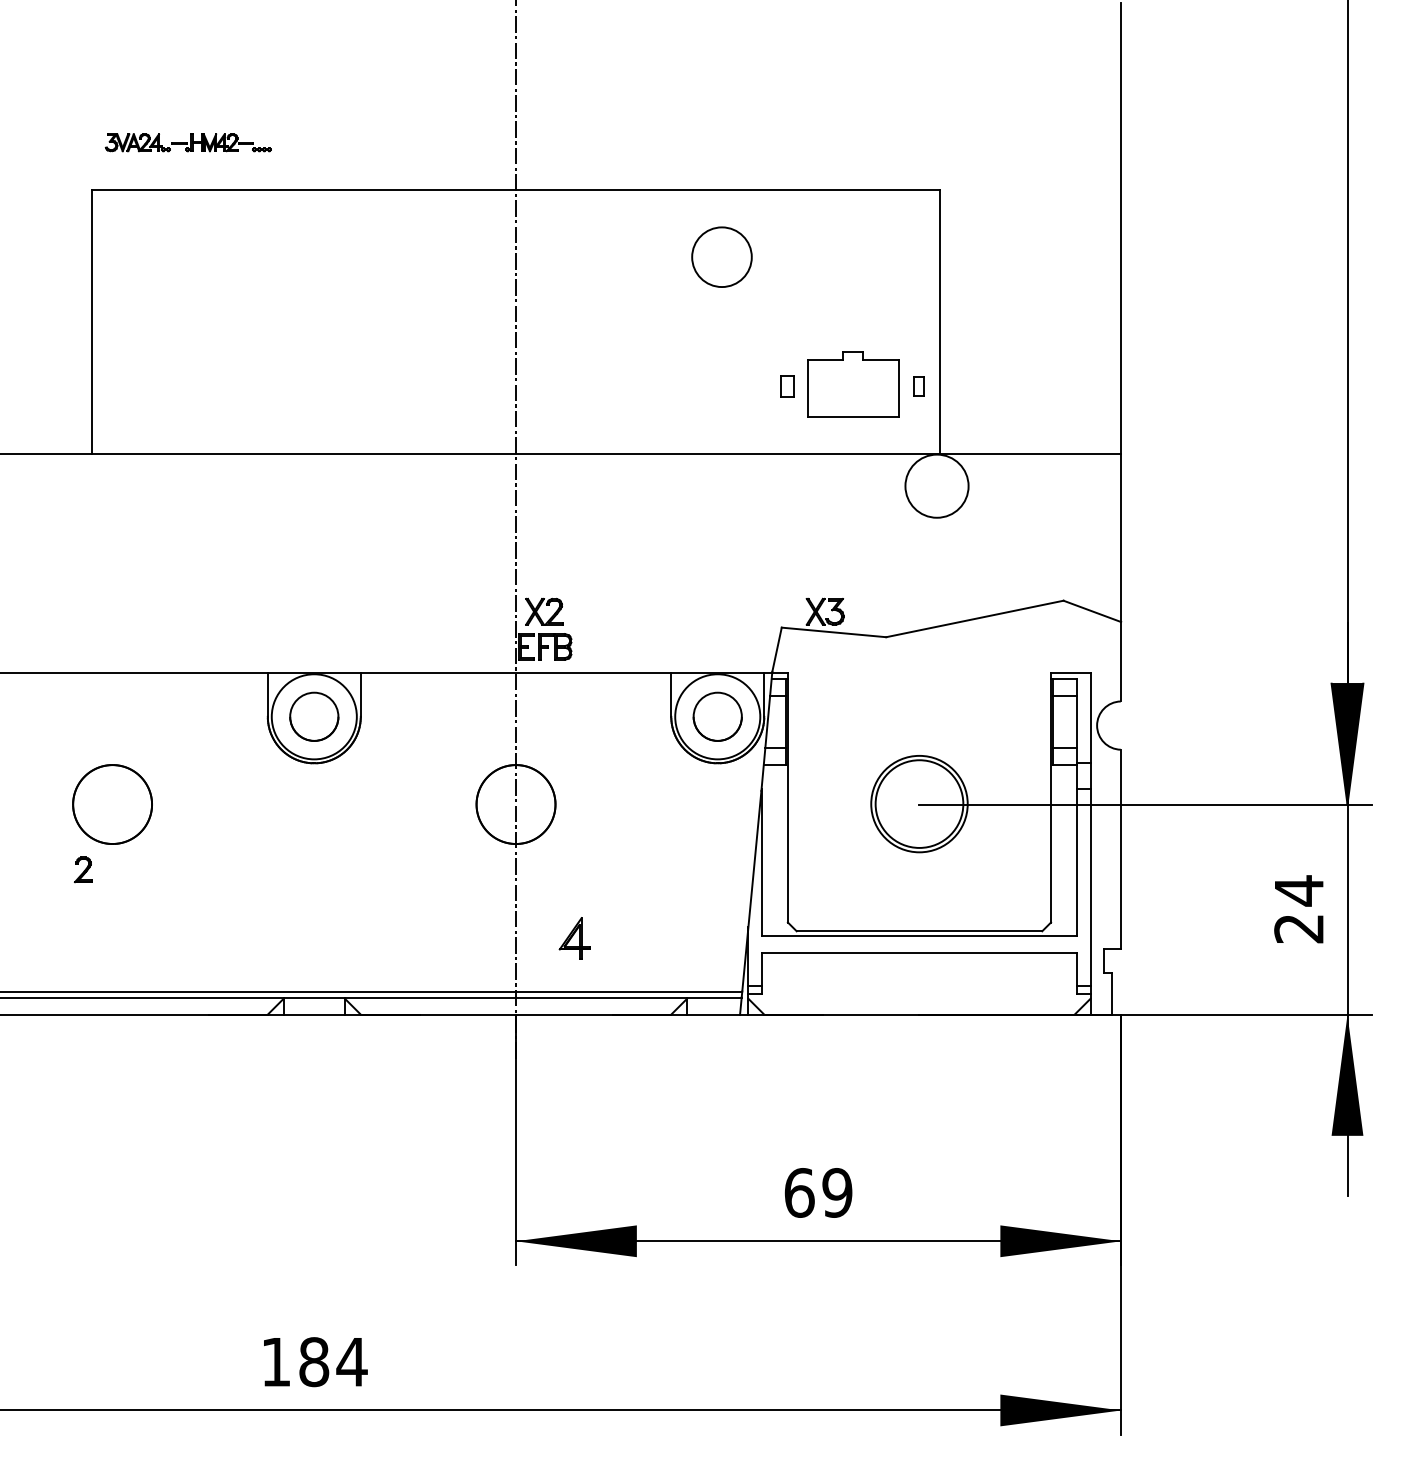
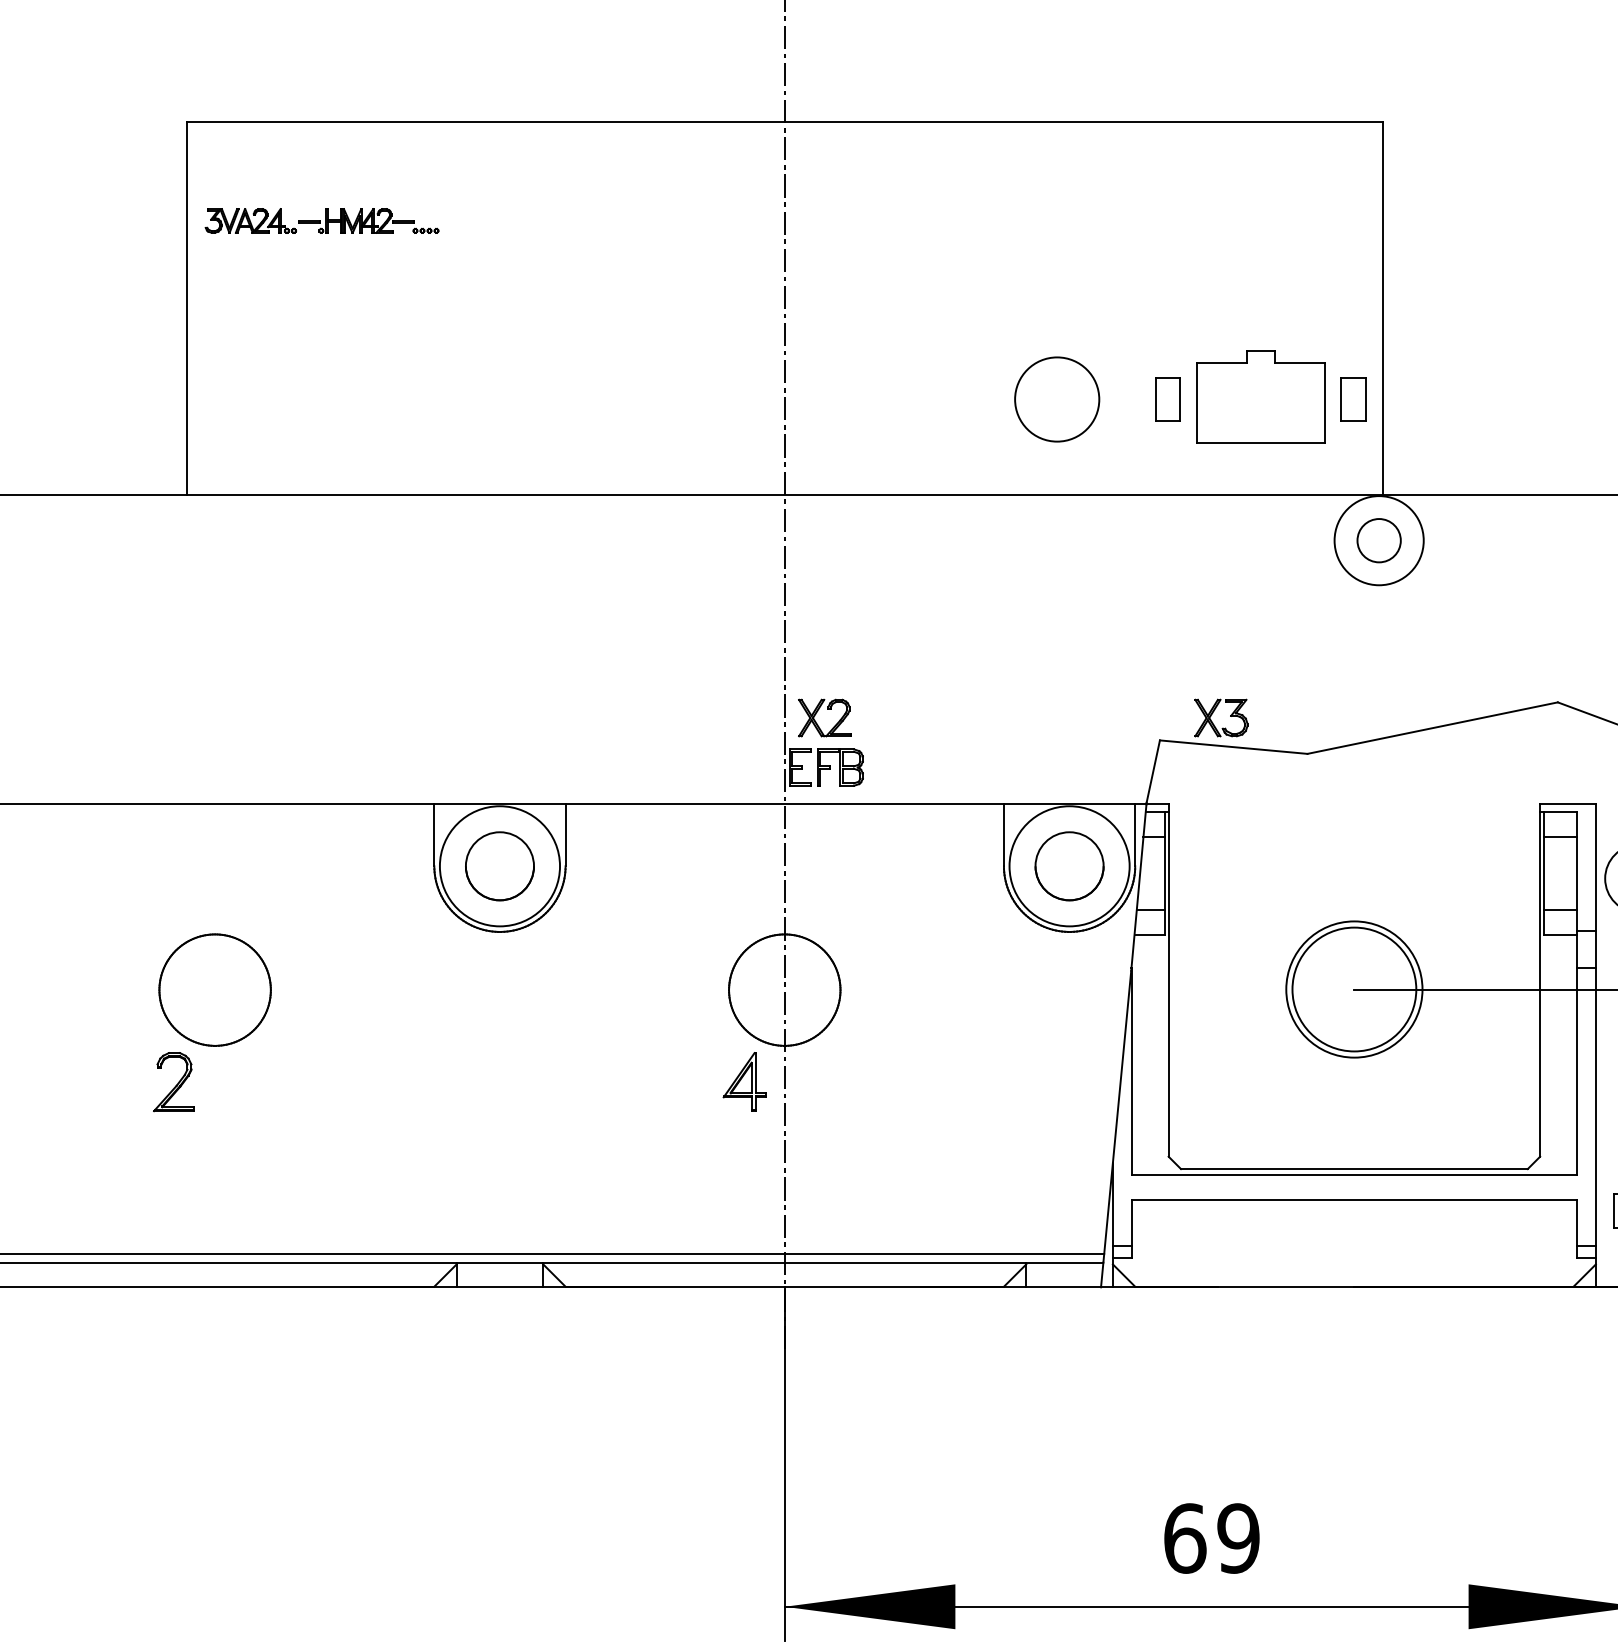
part: (187, 142) -> (320, 220), moved
circle: (721, 256) -> (1056, 398), moved
part: (787, 386) -> (1168, 399), size x1.43
part: (918, 386) -> (1353, 399), size x1.67
circle: (936, 486) -> (1378, 541), added
part: (83, 869) -> (174, 1081), size x1.67
part: (574, 938) -> (744, 1081), moved

